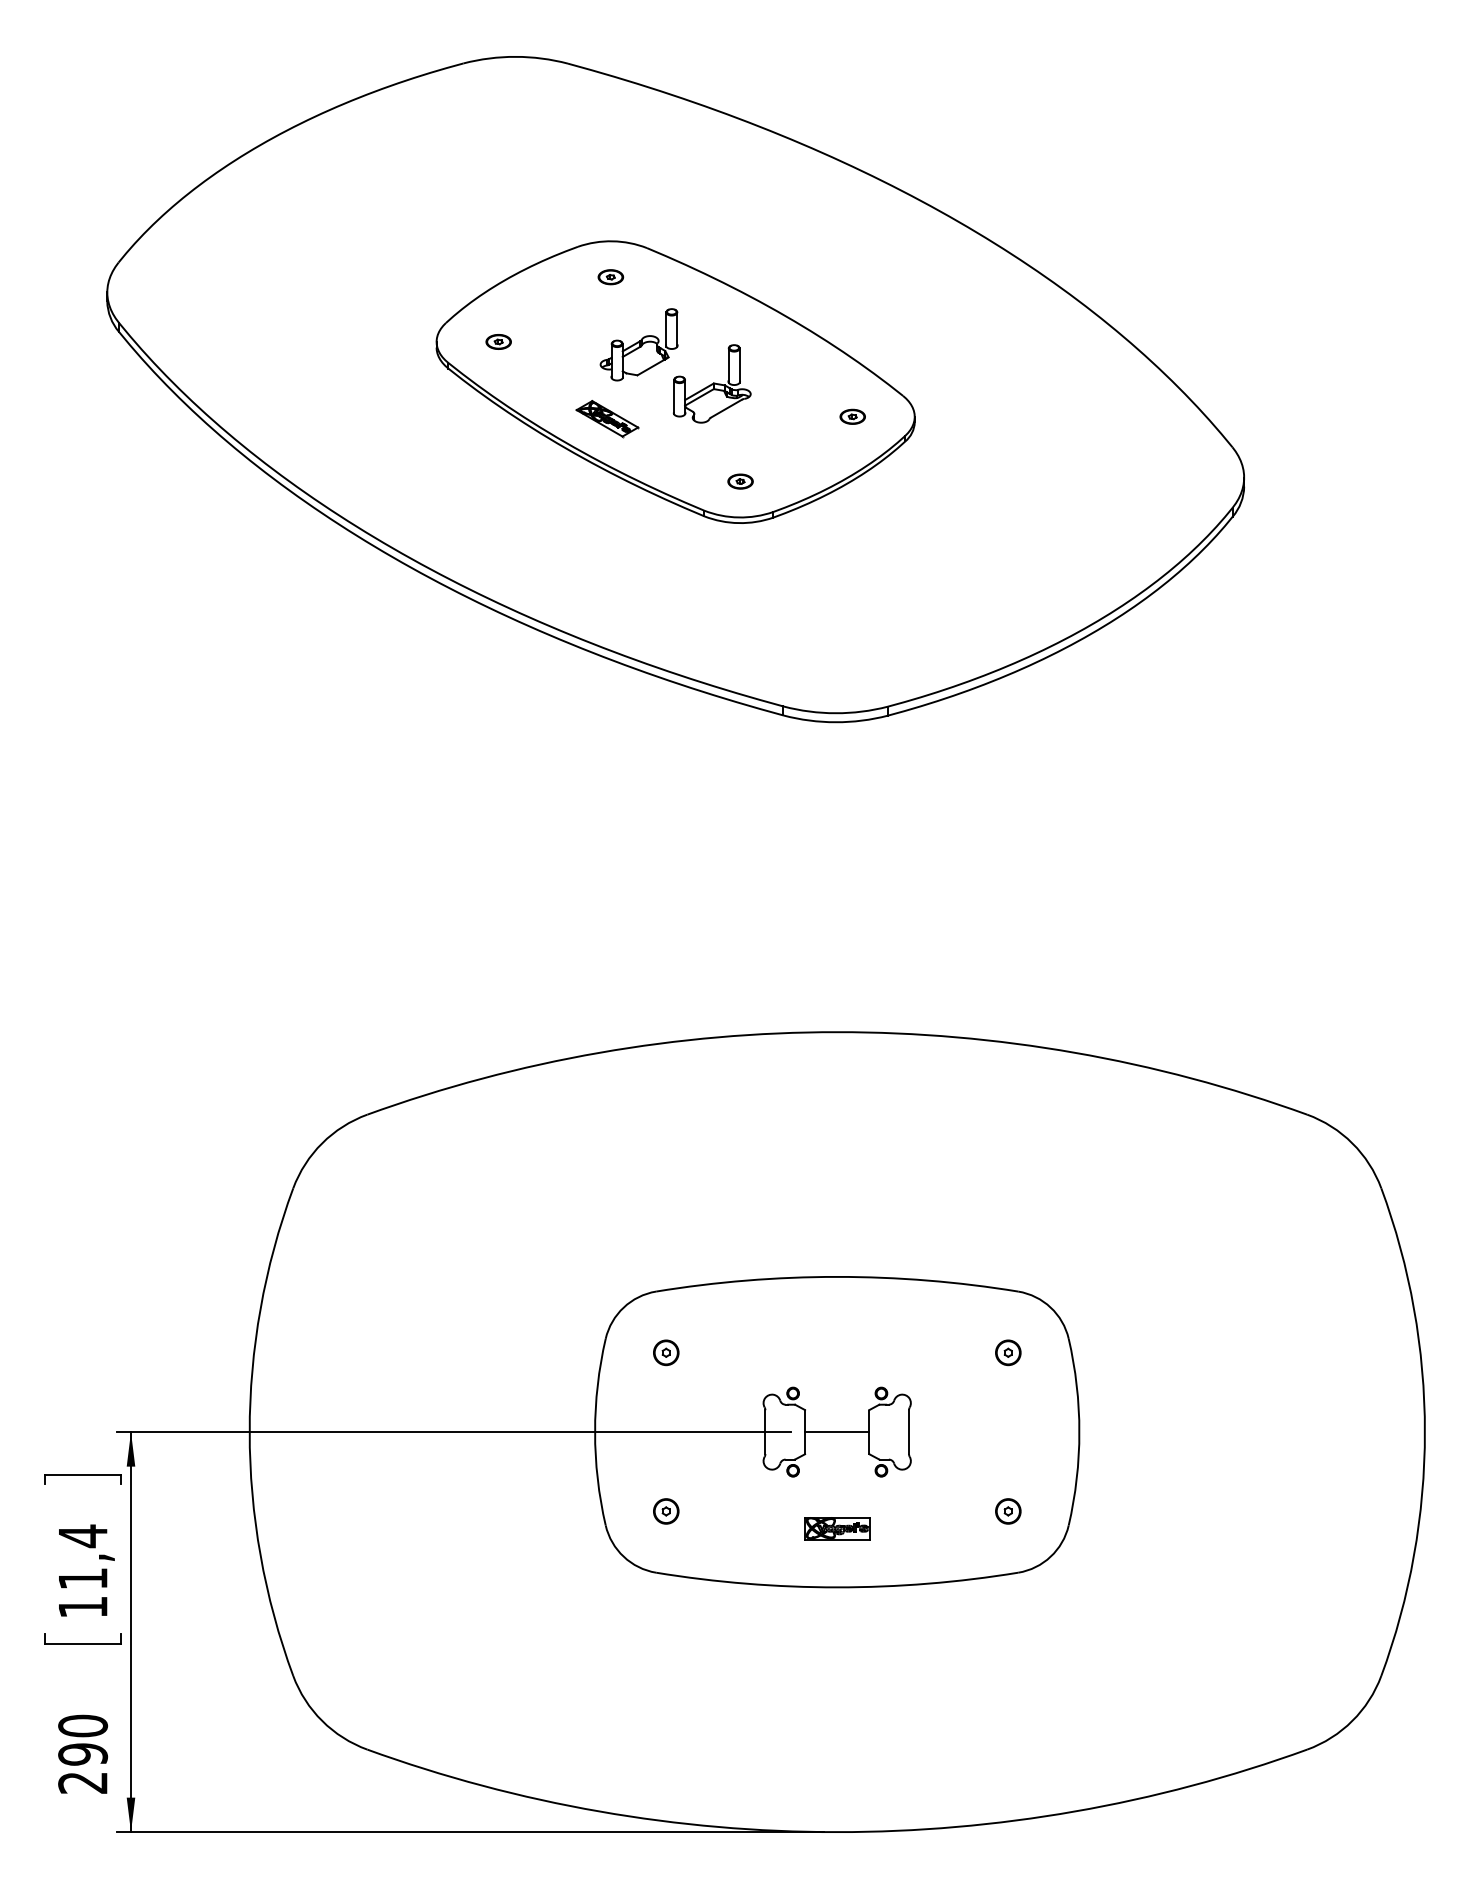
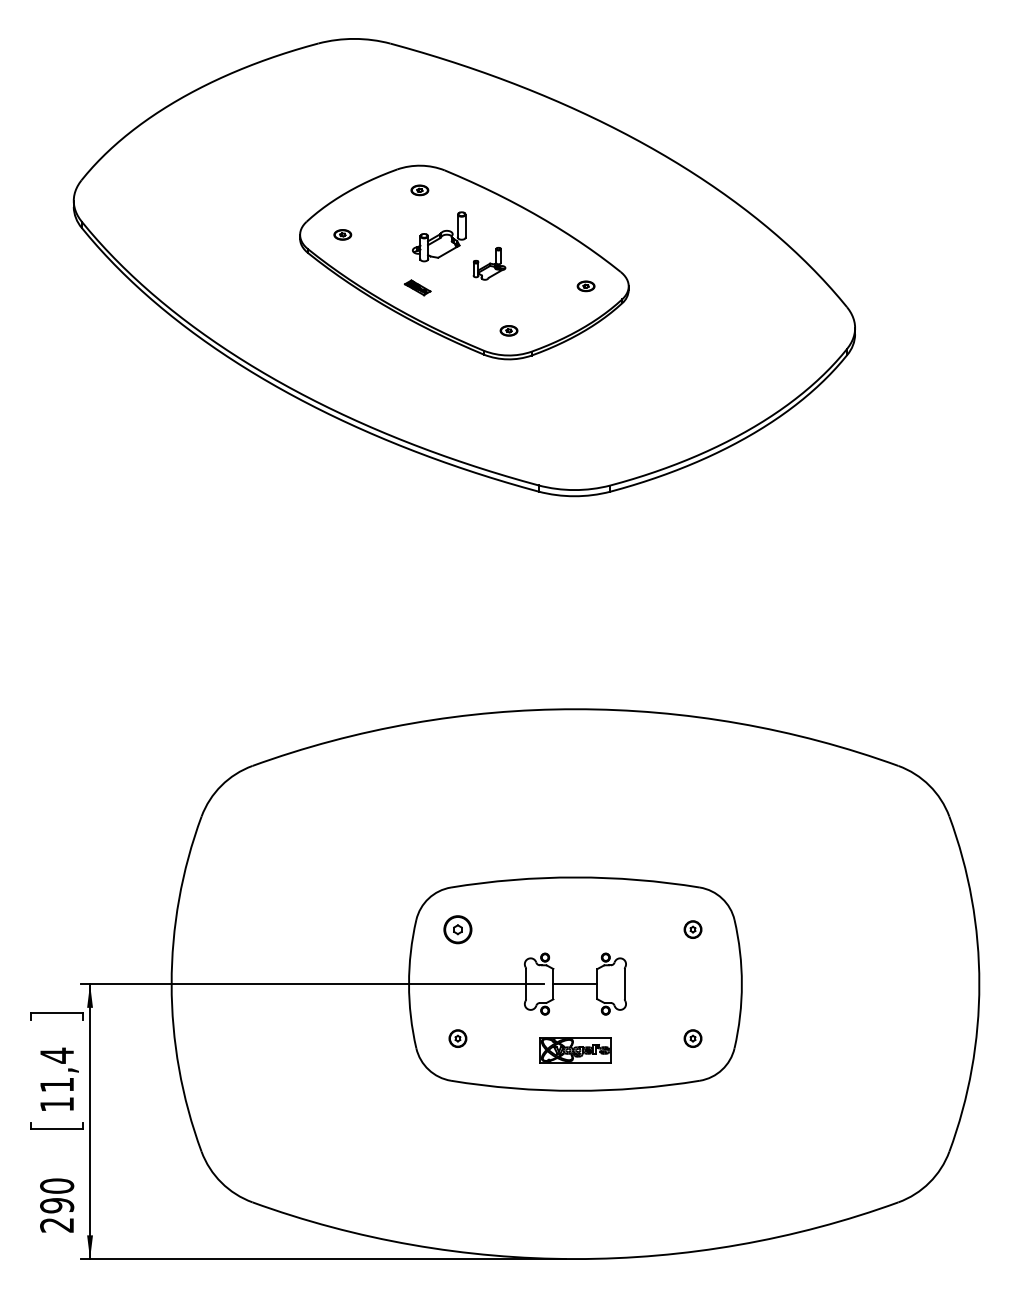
part: (712, 383) -> (489, 263), size x0.6
part: (607, 418) -> (417, 287), size x0.6
part: (665, 1352) -> (457, 929), size x1.6
part: (837, 1528) -> (575, 1050), size x1.6

